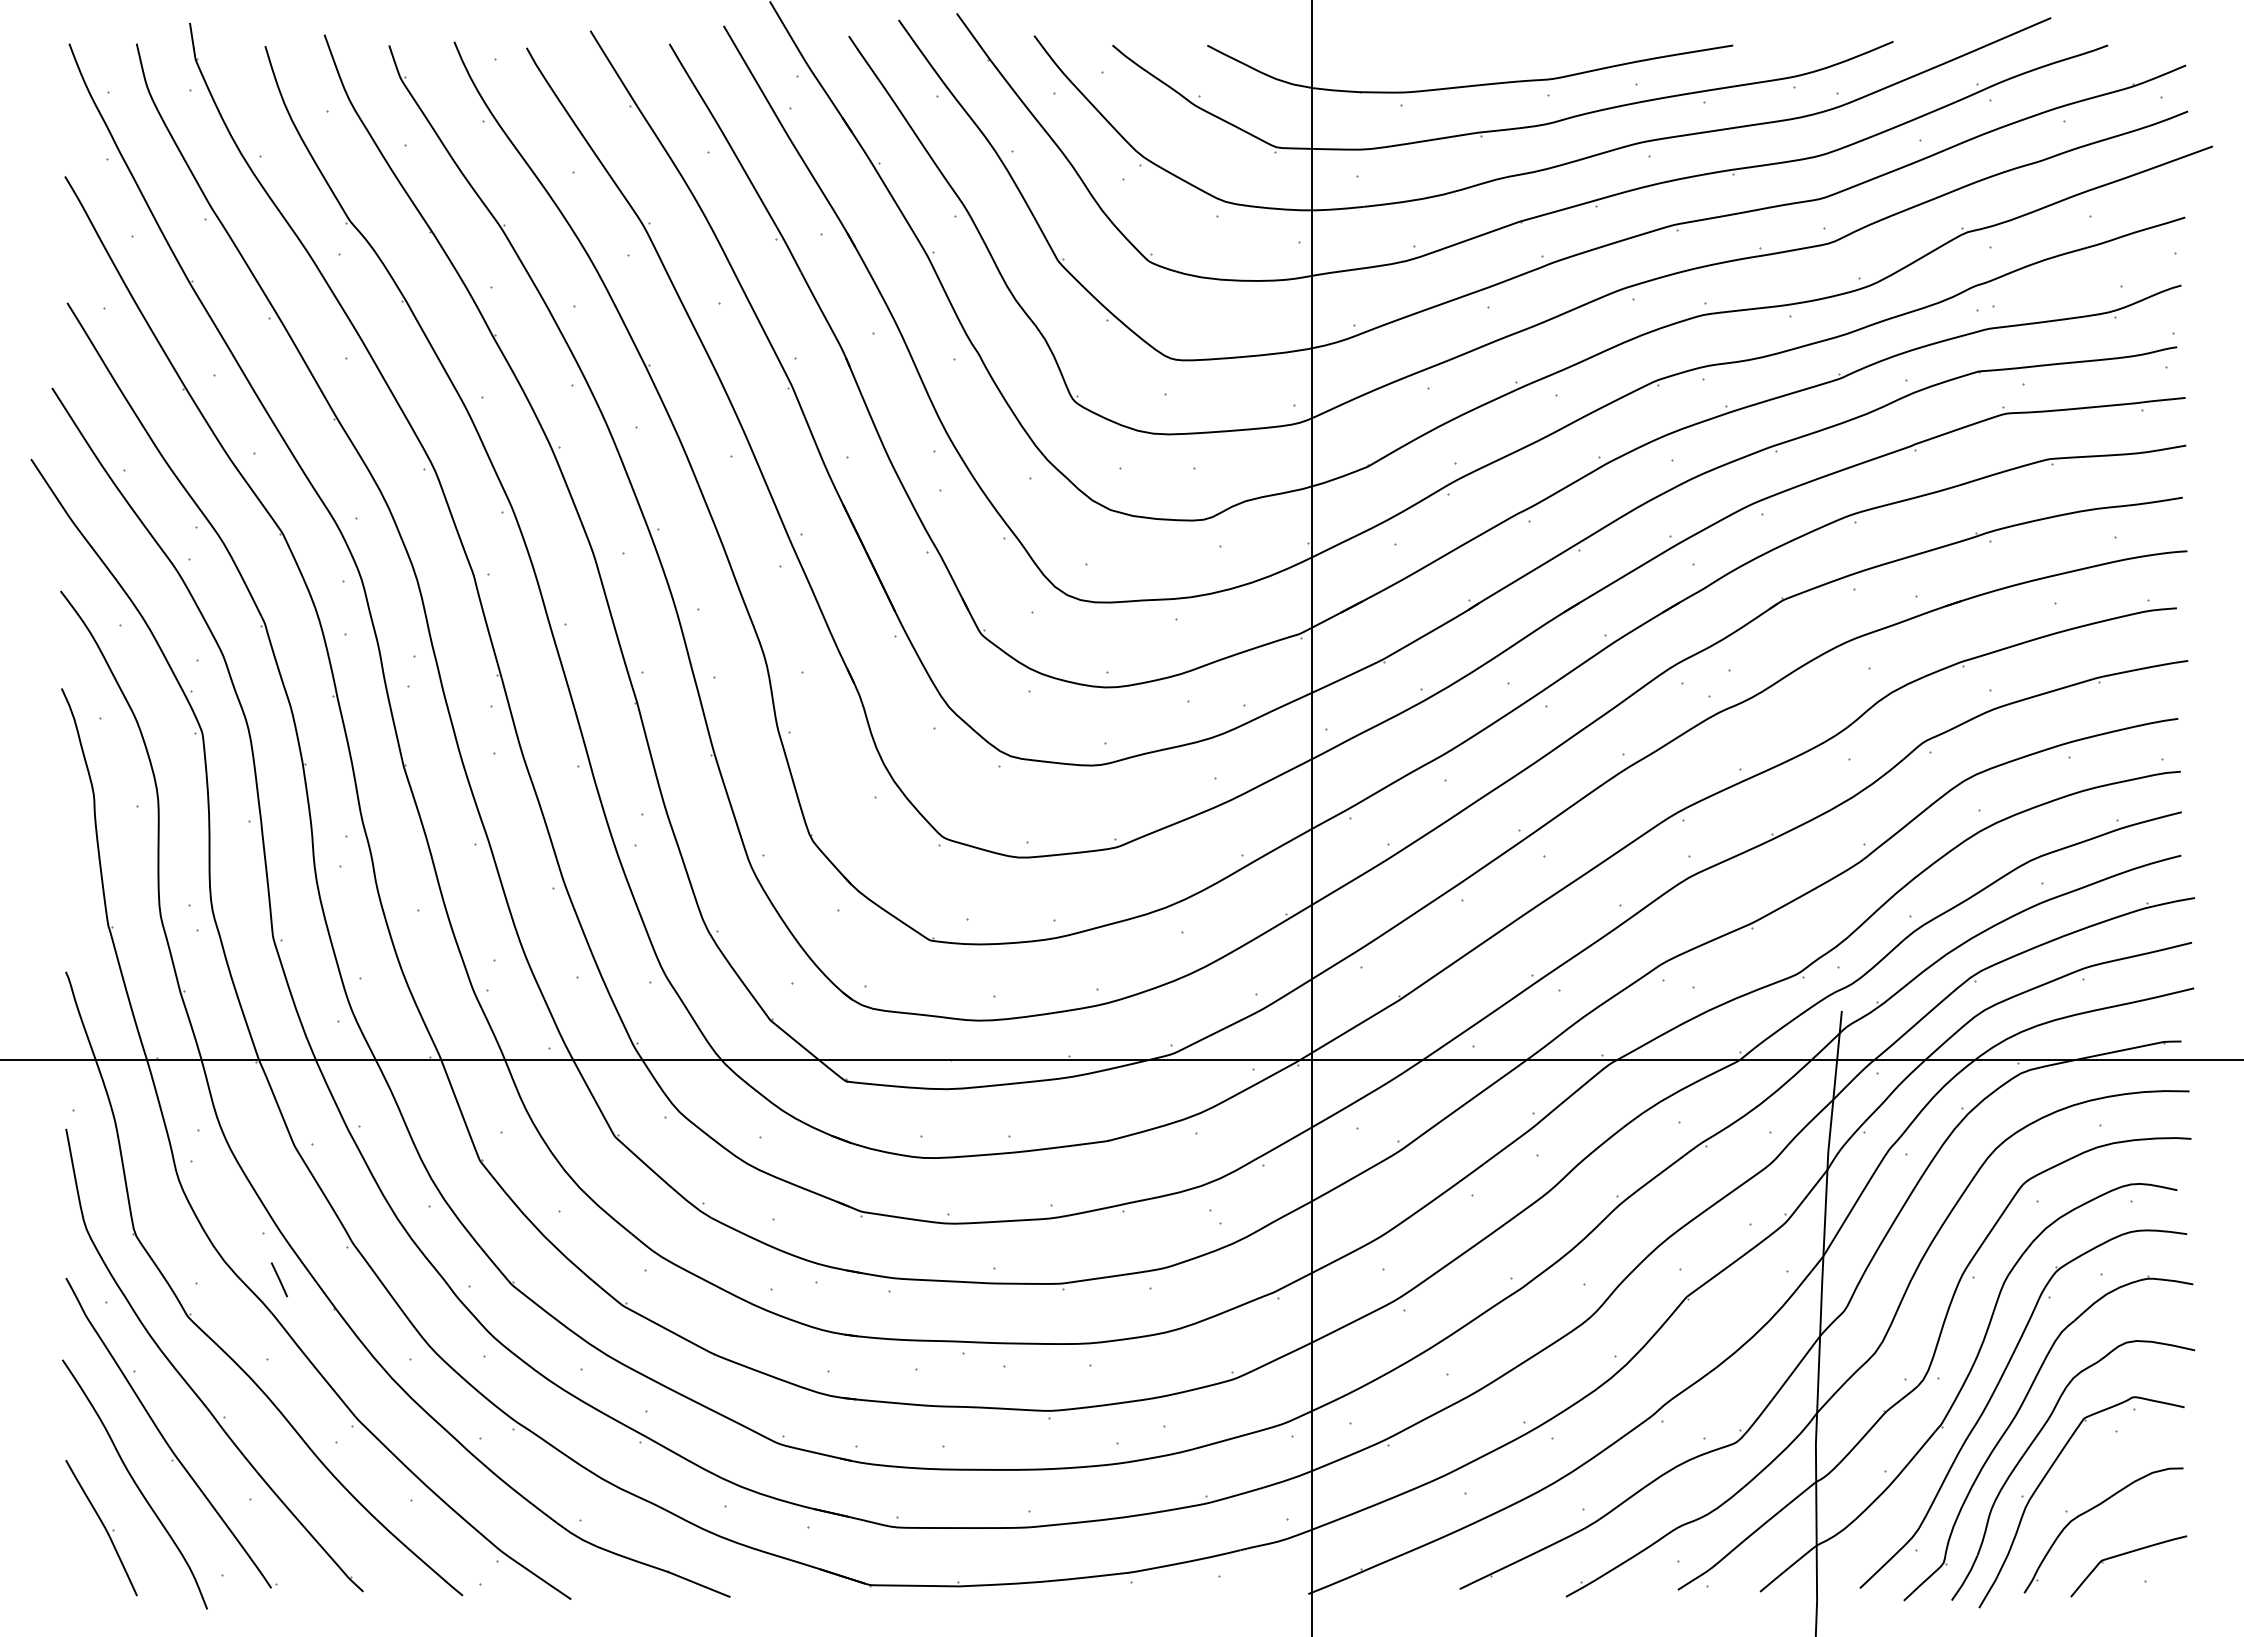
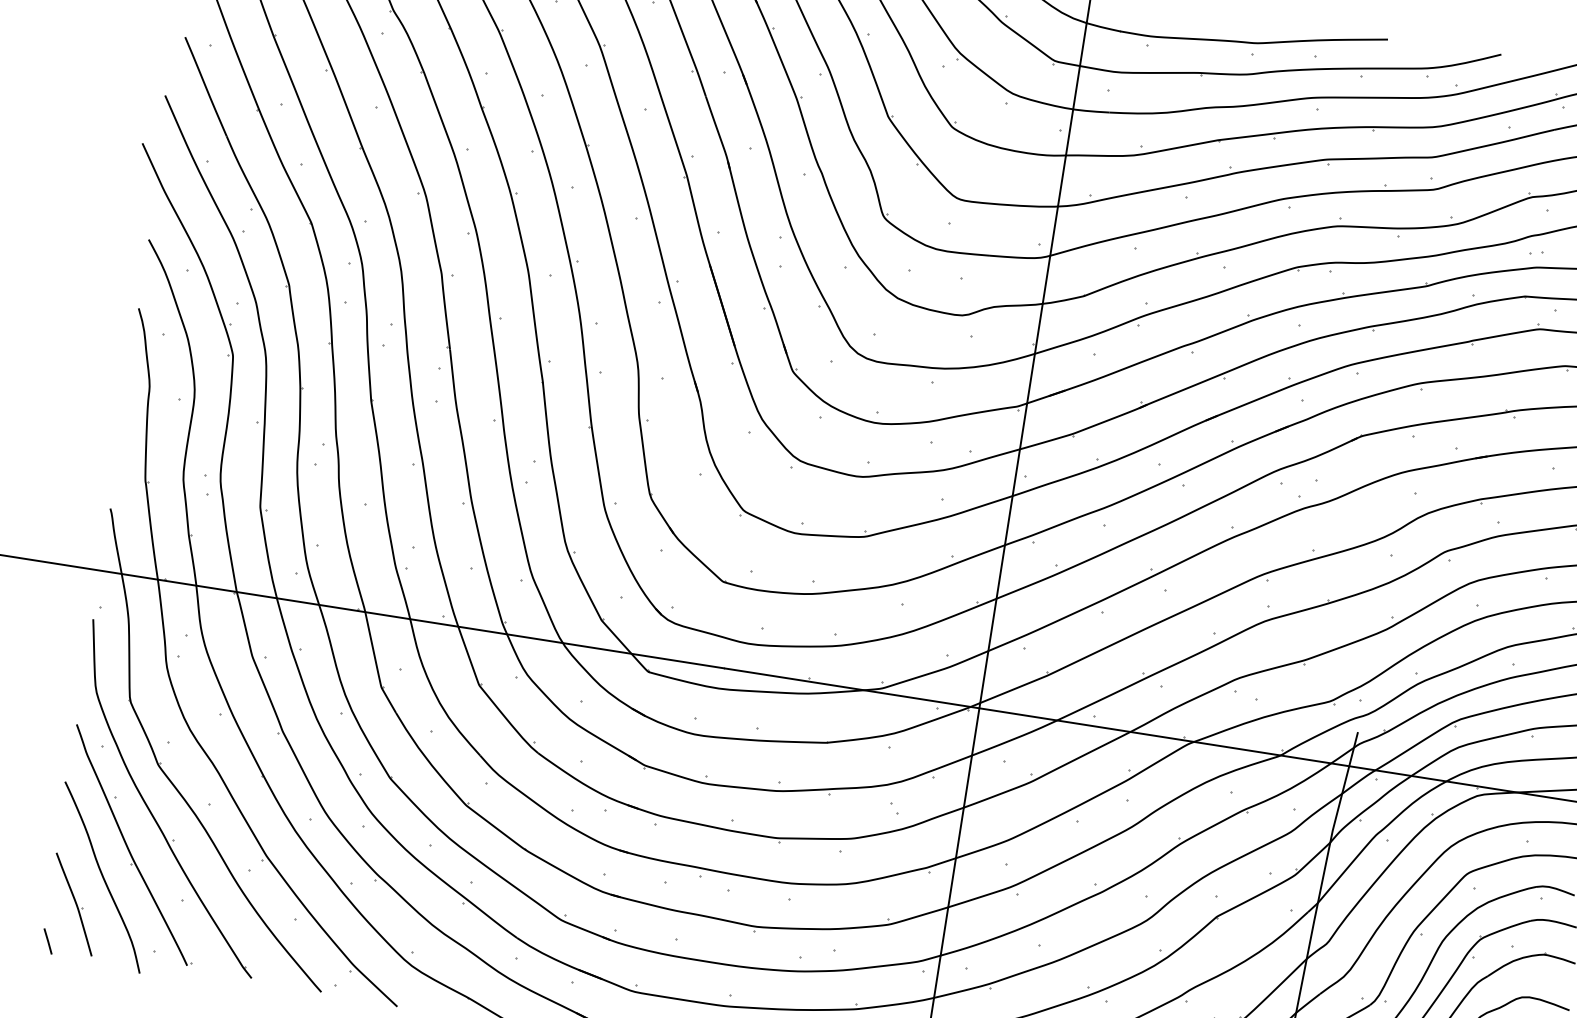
line: (278, 1279) -> (47, 941), moved

